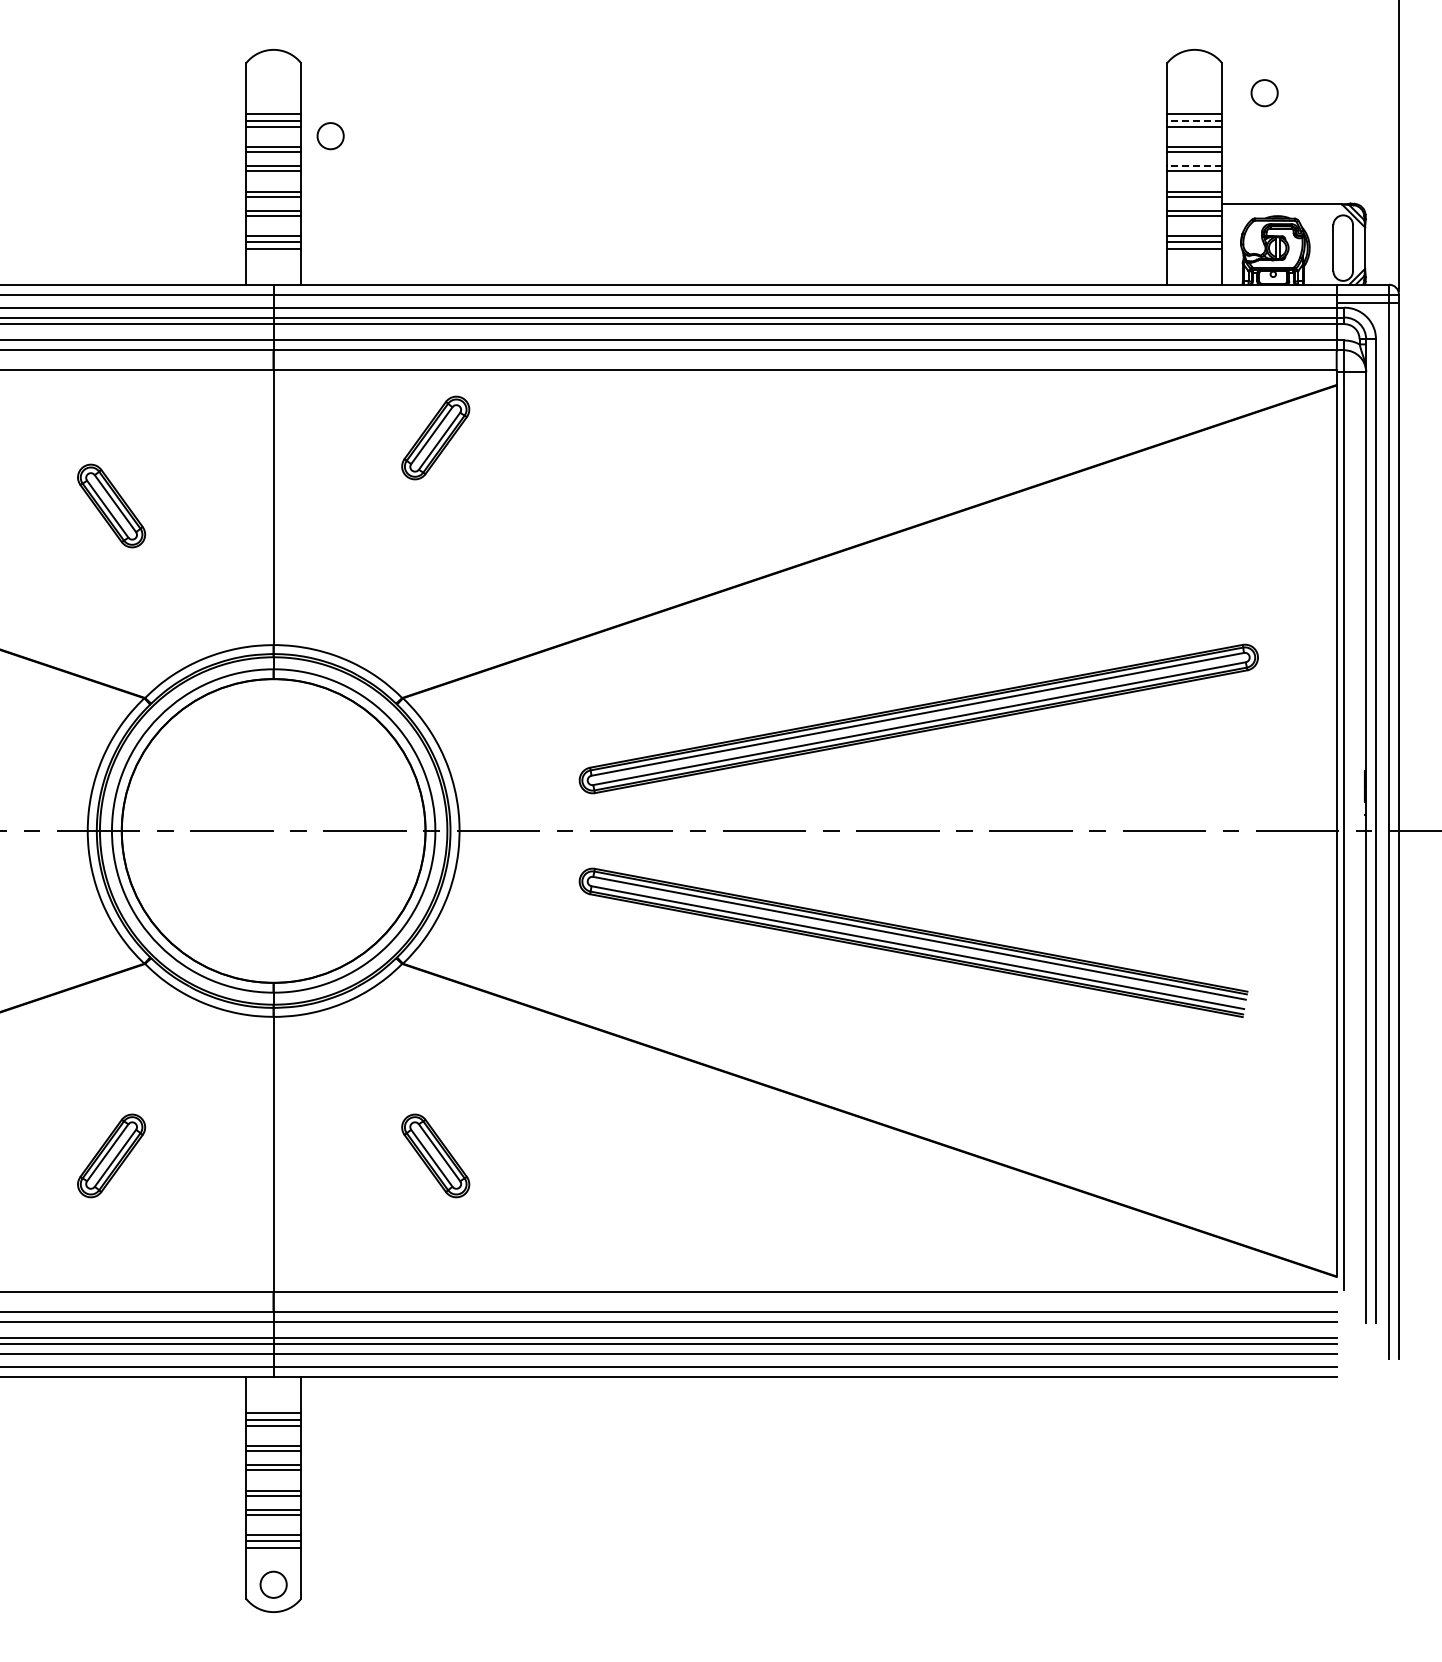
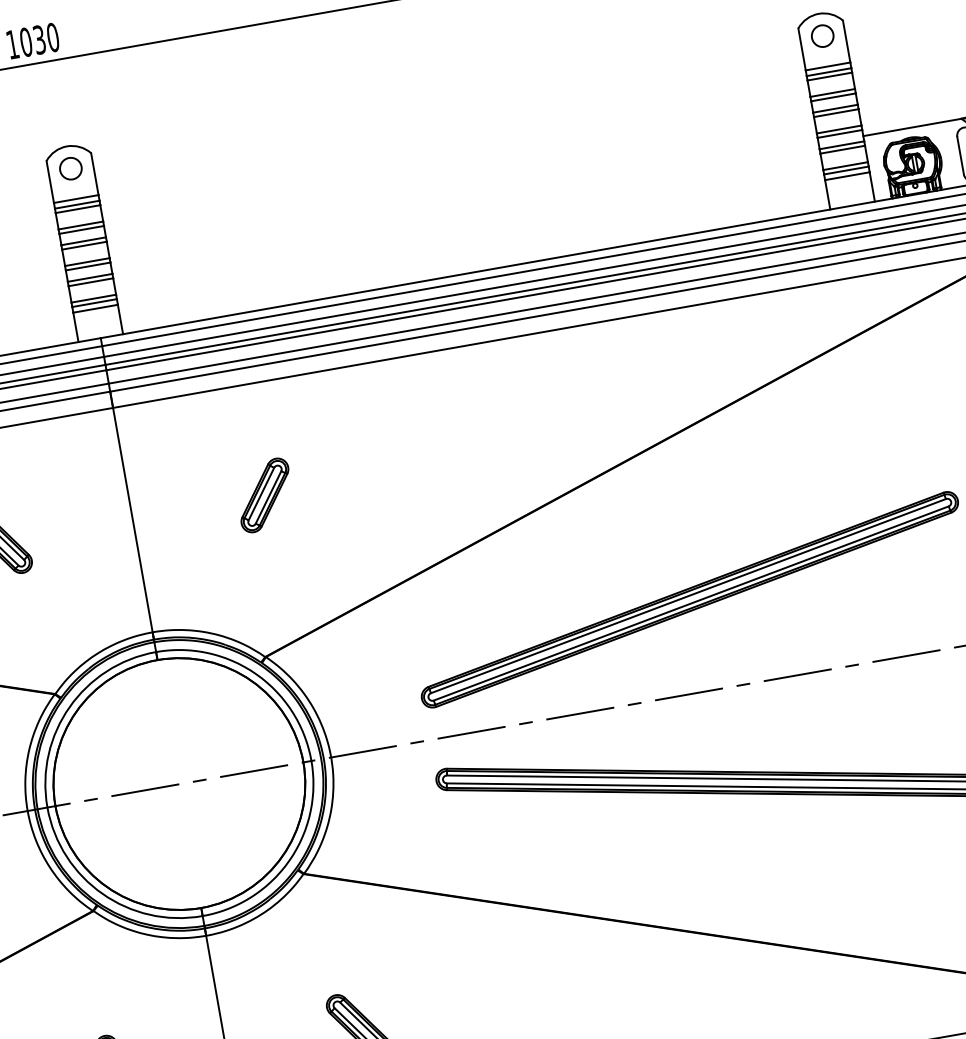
circle: (1264, 93) -> (822, 36), moved
line: (1194, 121) -> (828, 72), dashed -> solid
circle: (330, 136) -> (70, 169), moved
line: (1194, 166) -> (835, 109), dashed -> solid
part: (435, 437) -> (264, 495), moved

